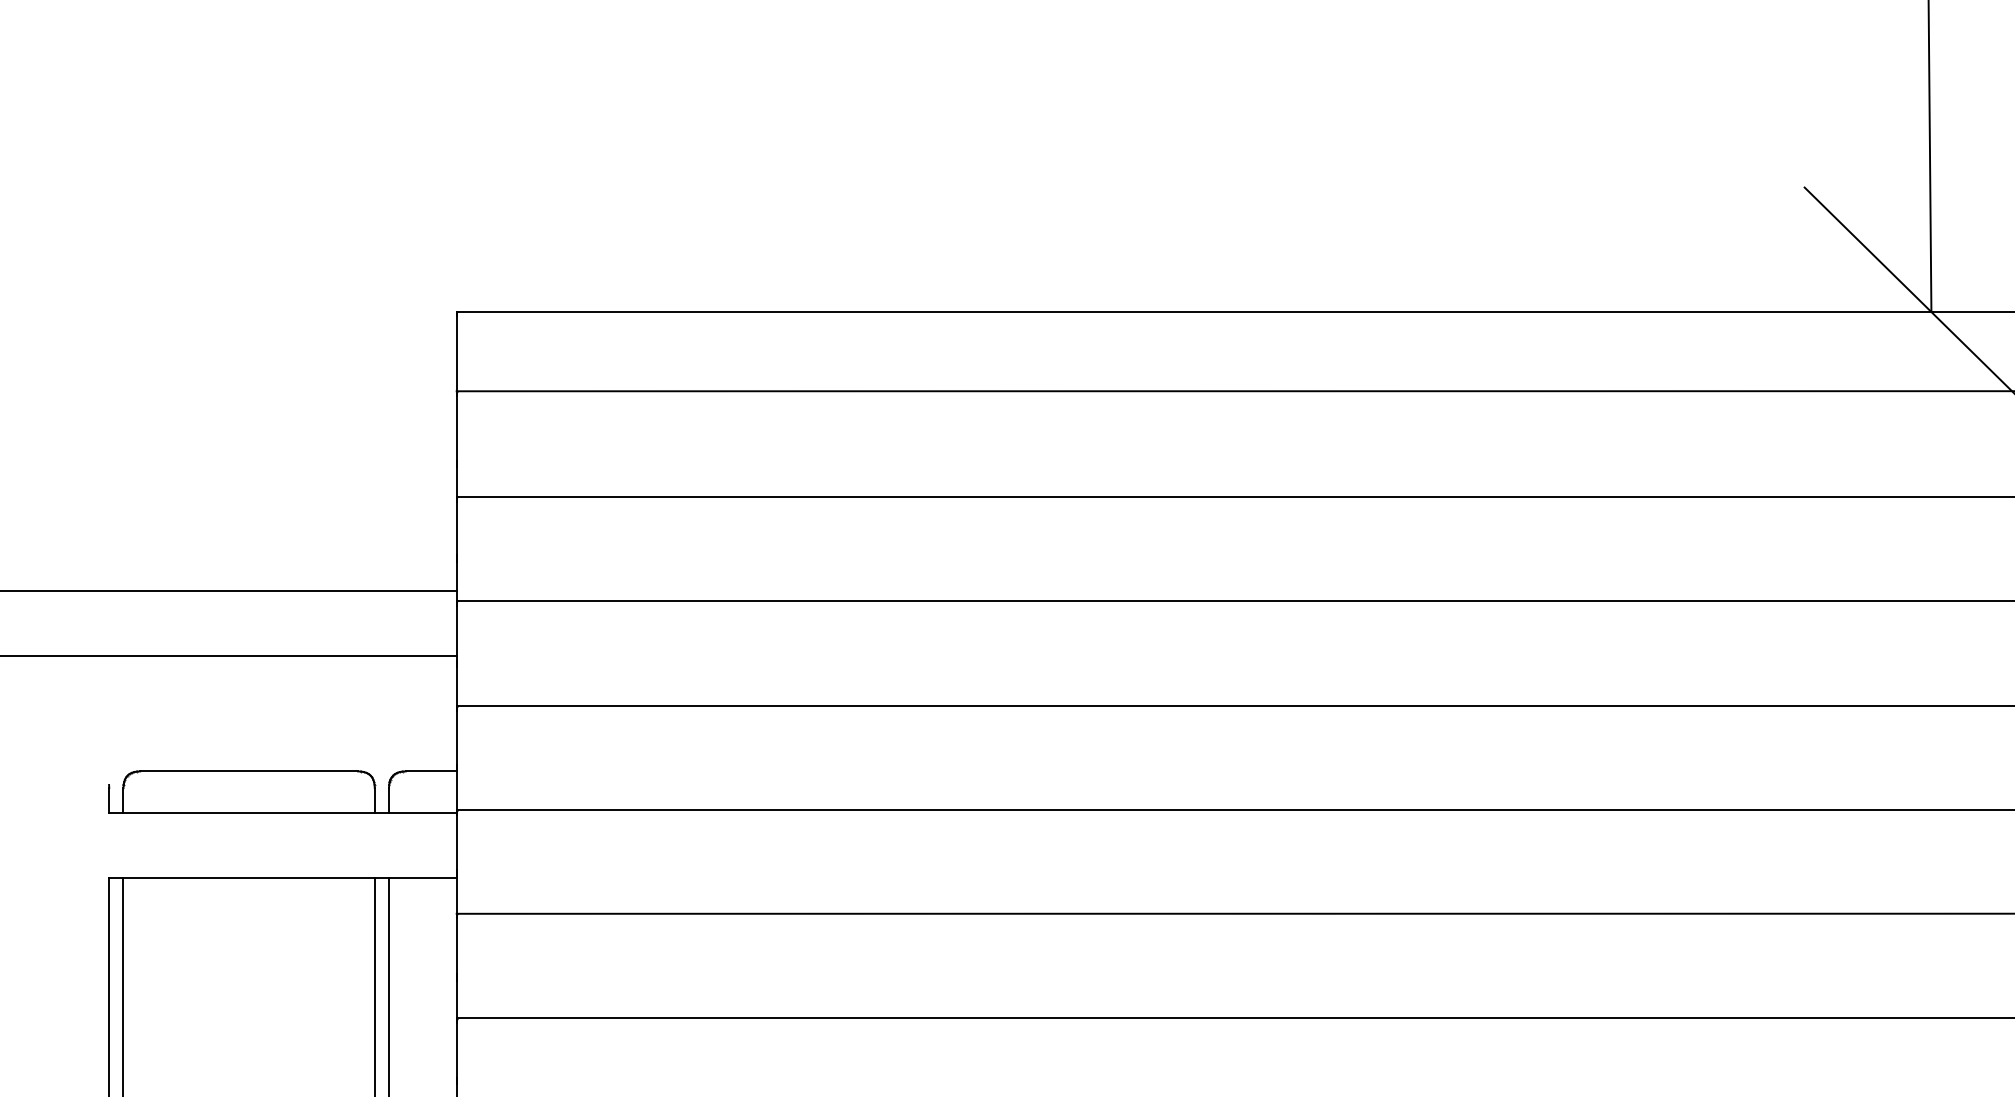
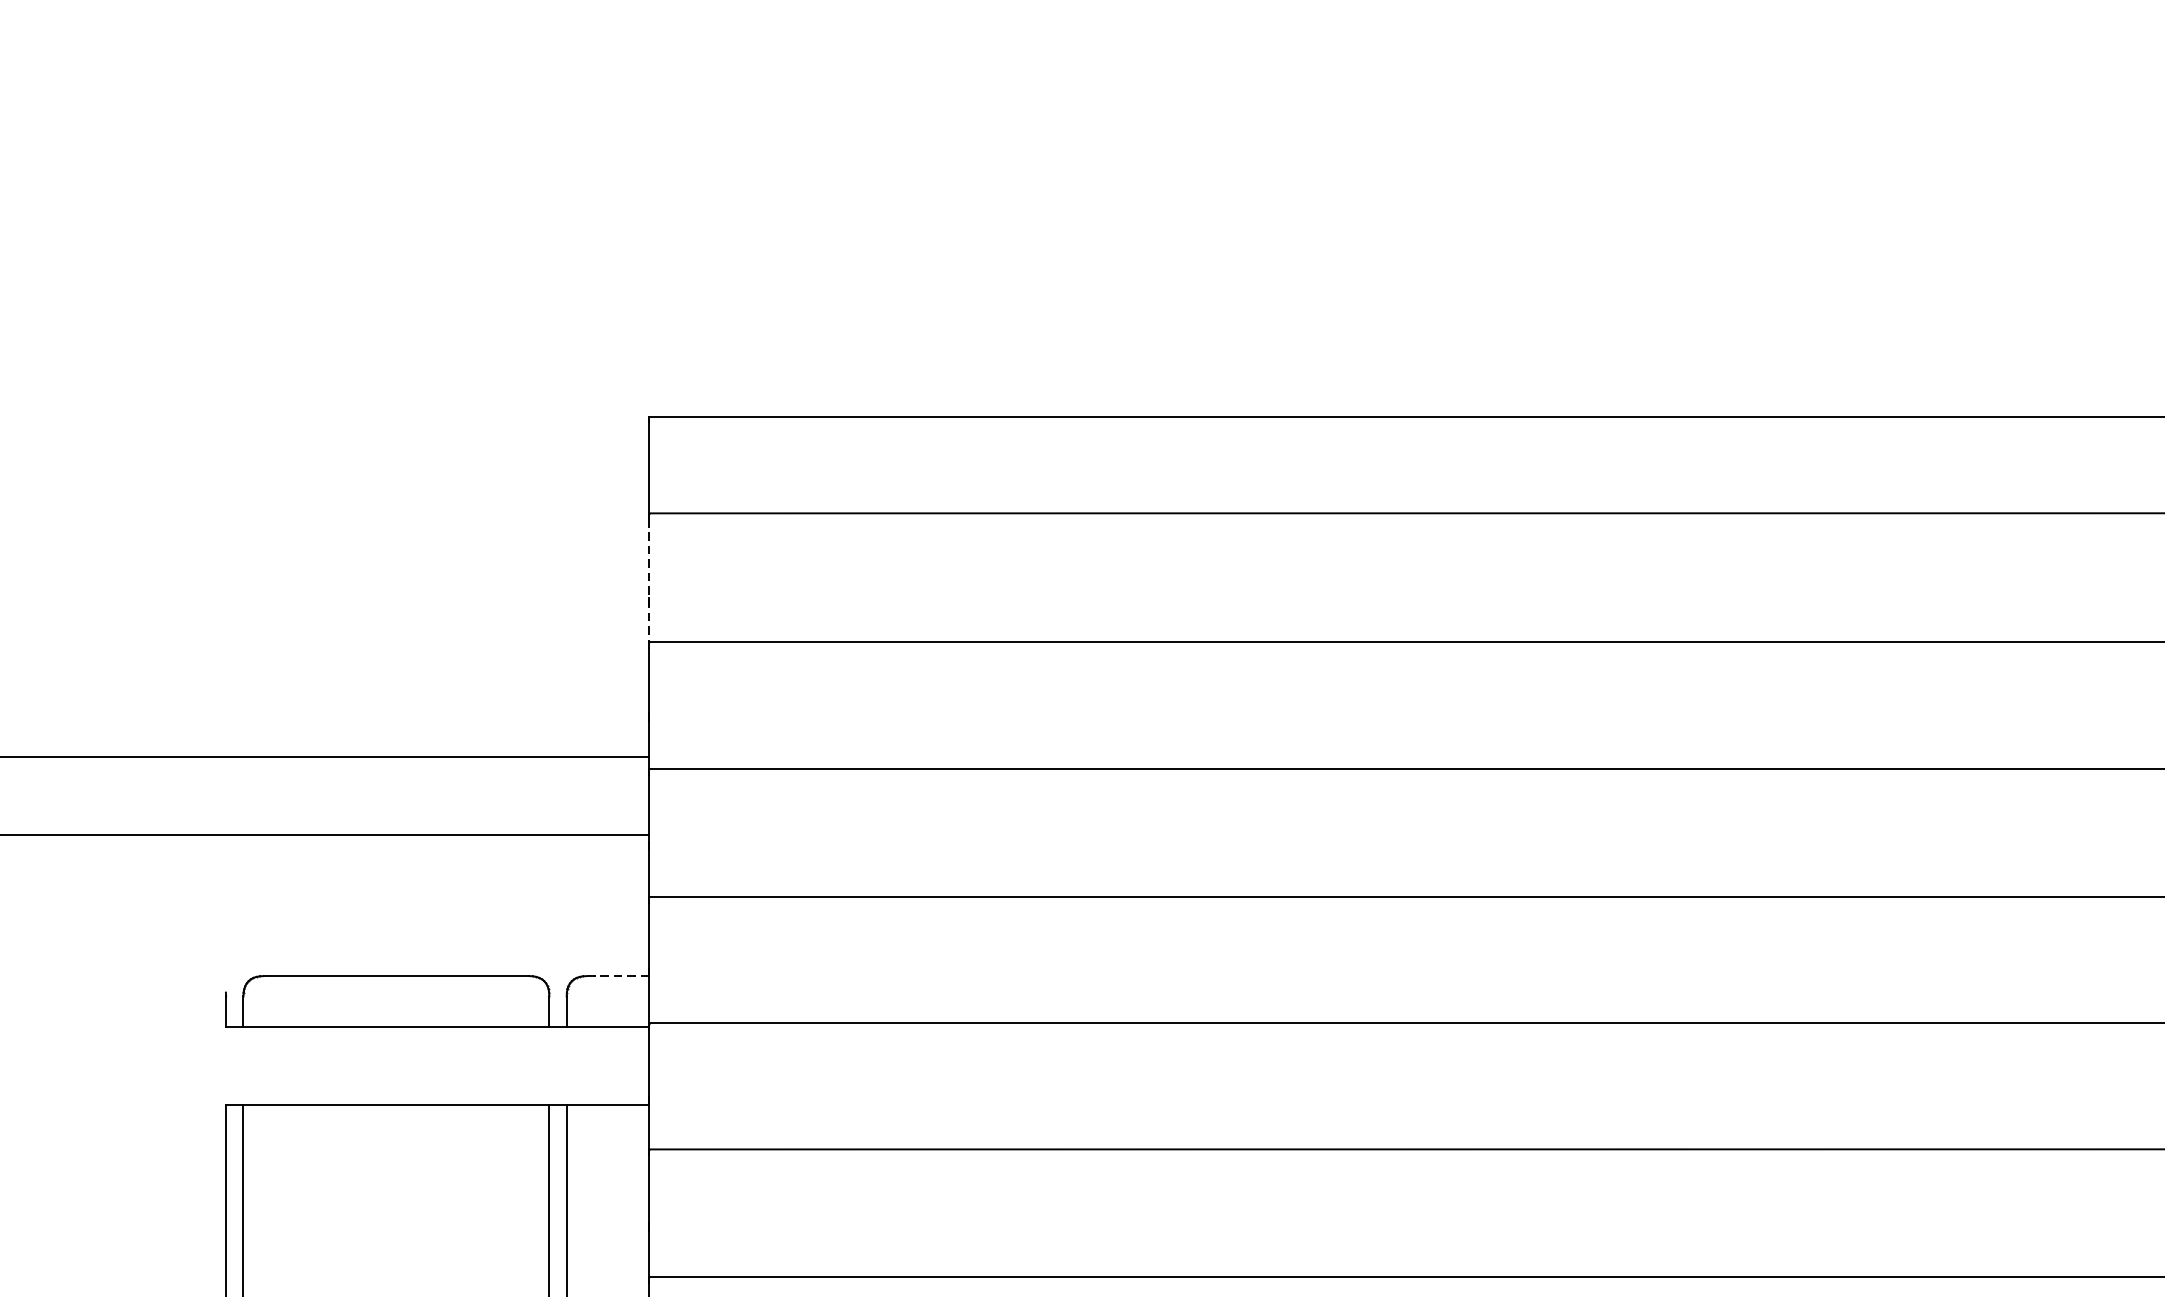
line: (456, 446) -> (648, 580), solid -> dashed
line: (430, 771) -> (617, 976), solid -> dashed

